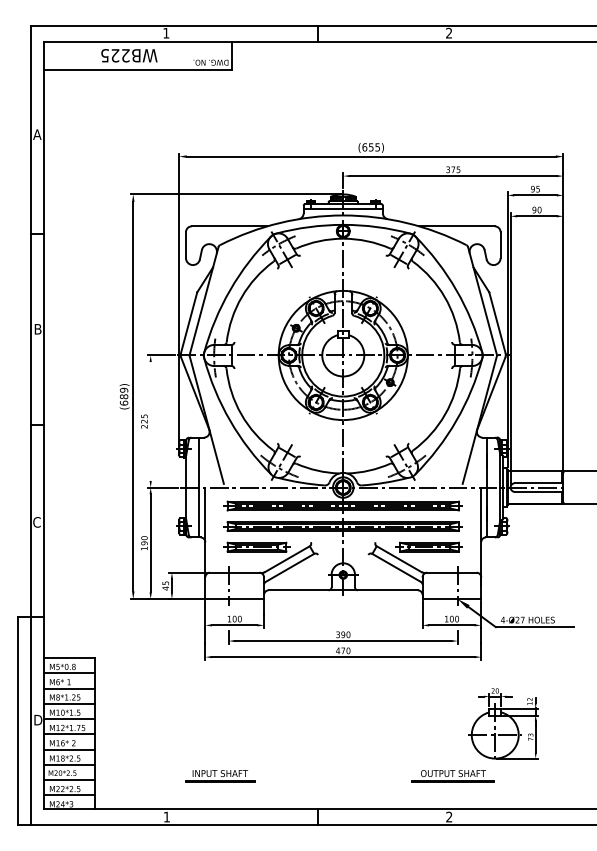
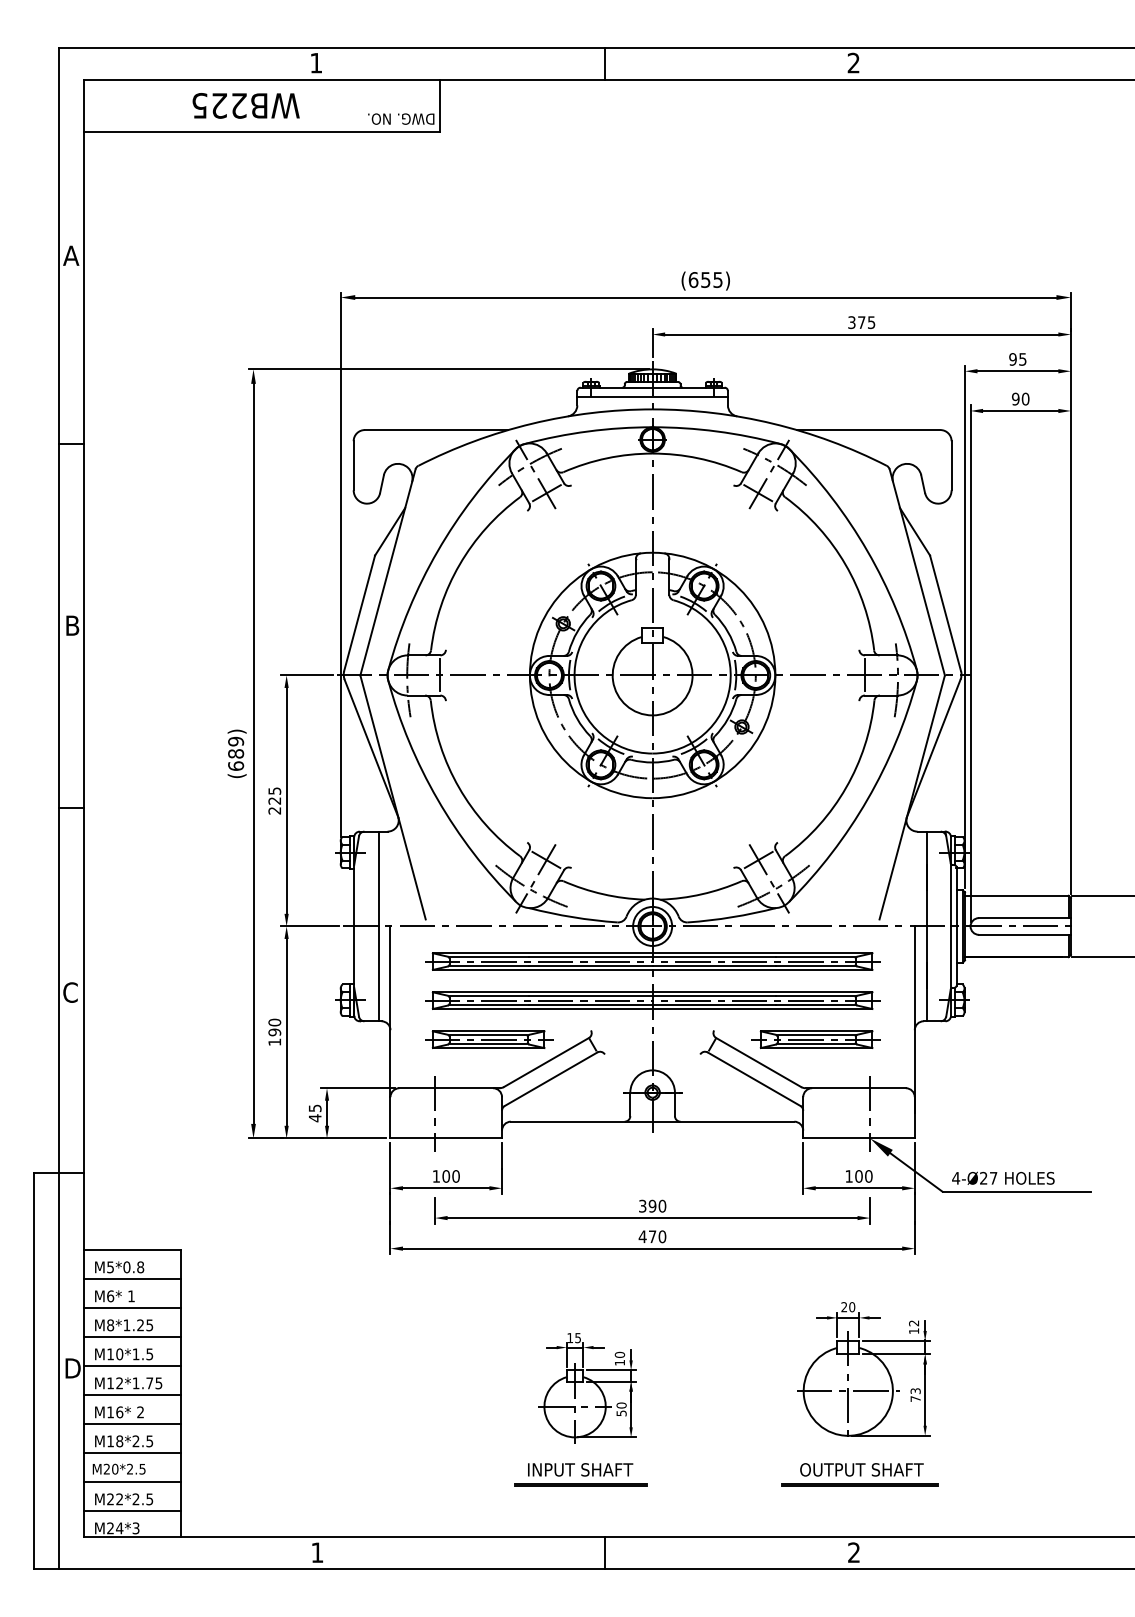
line: (150, 421) -> (286, 800), added
part: (503, 723) -> (863, 1369), moved
part: (308, 730) -> (586, 1388), added
part: (220, 776) -> (580, 1475), moved

